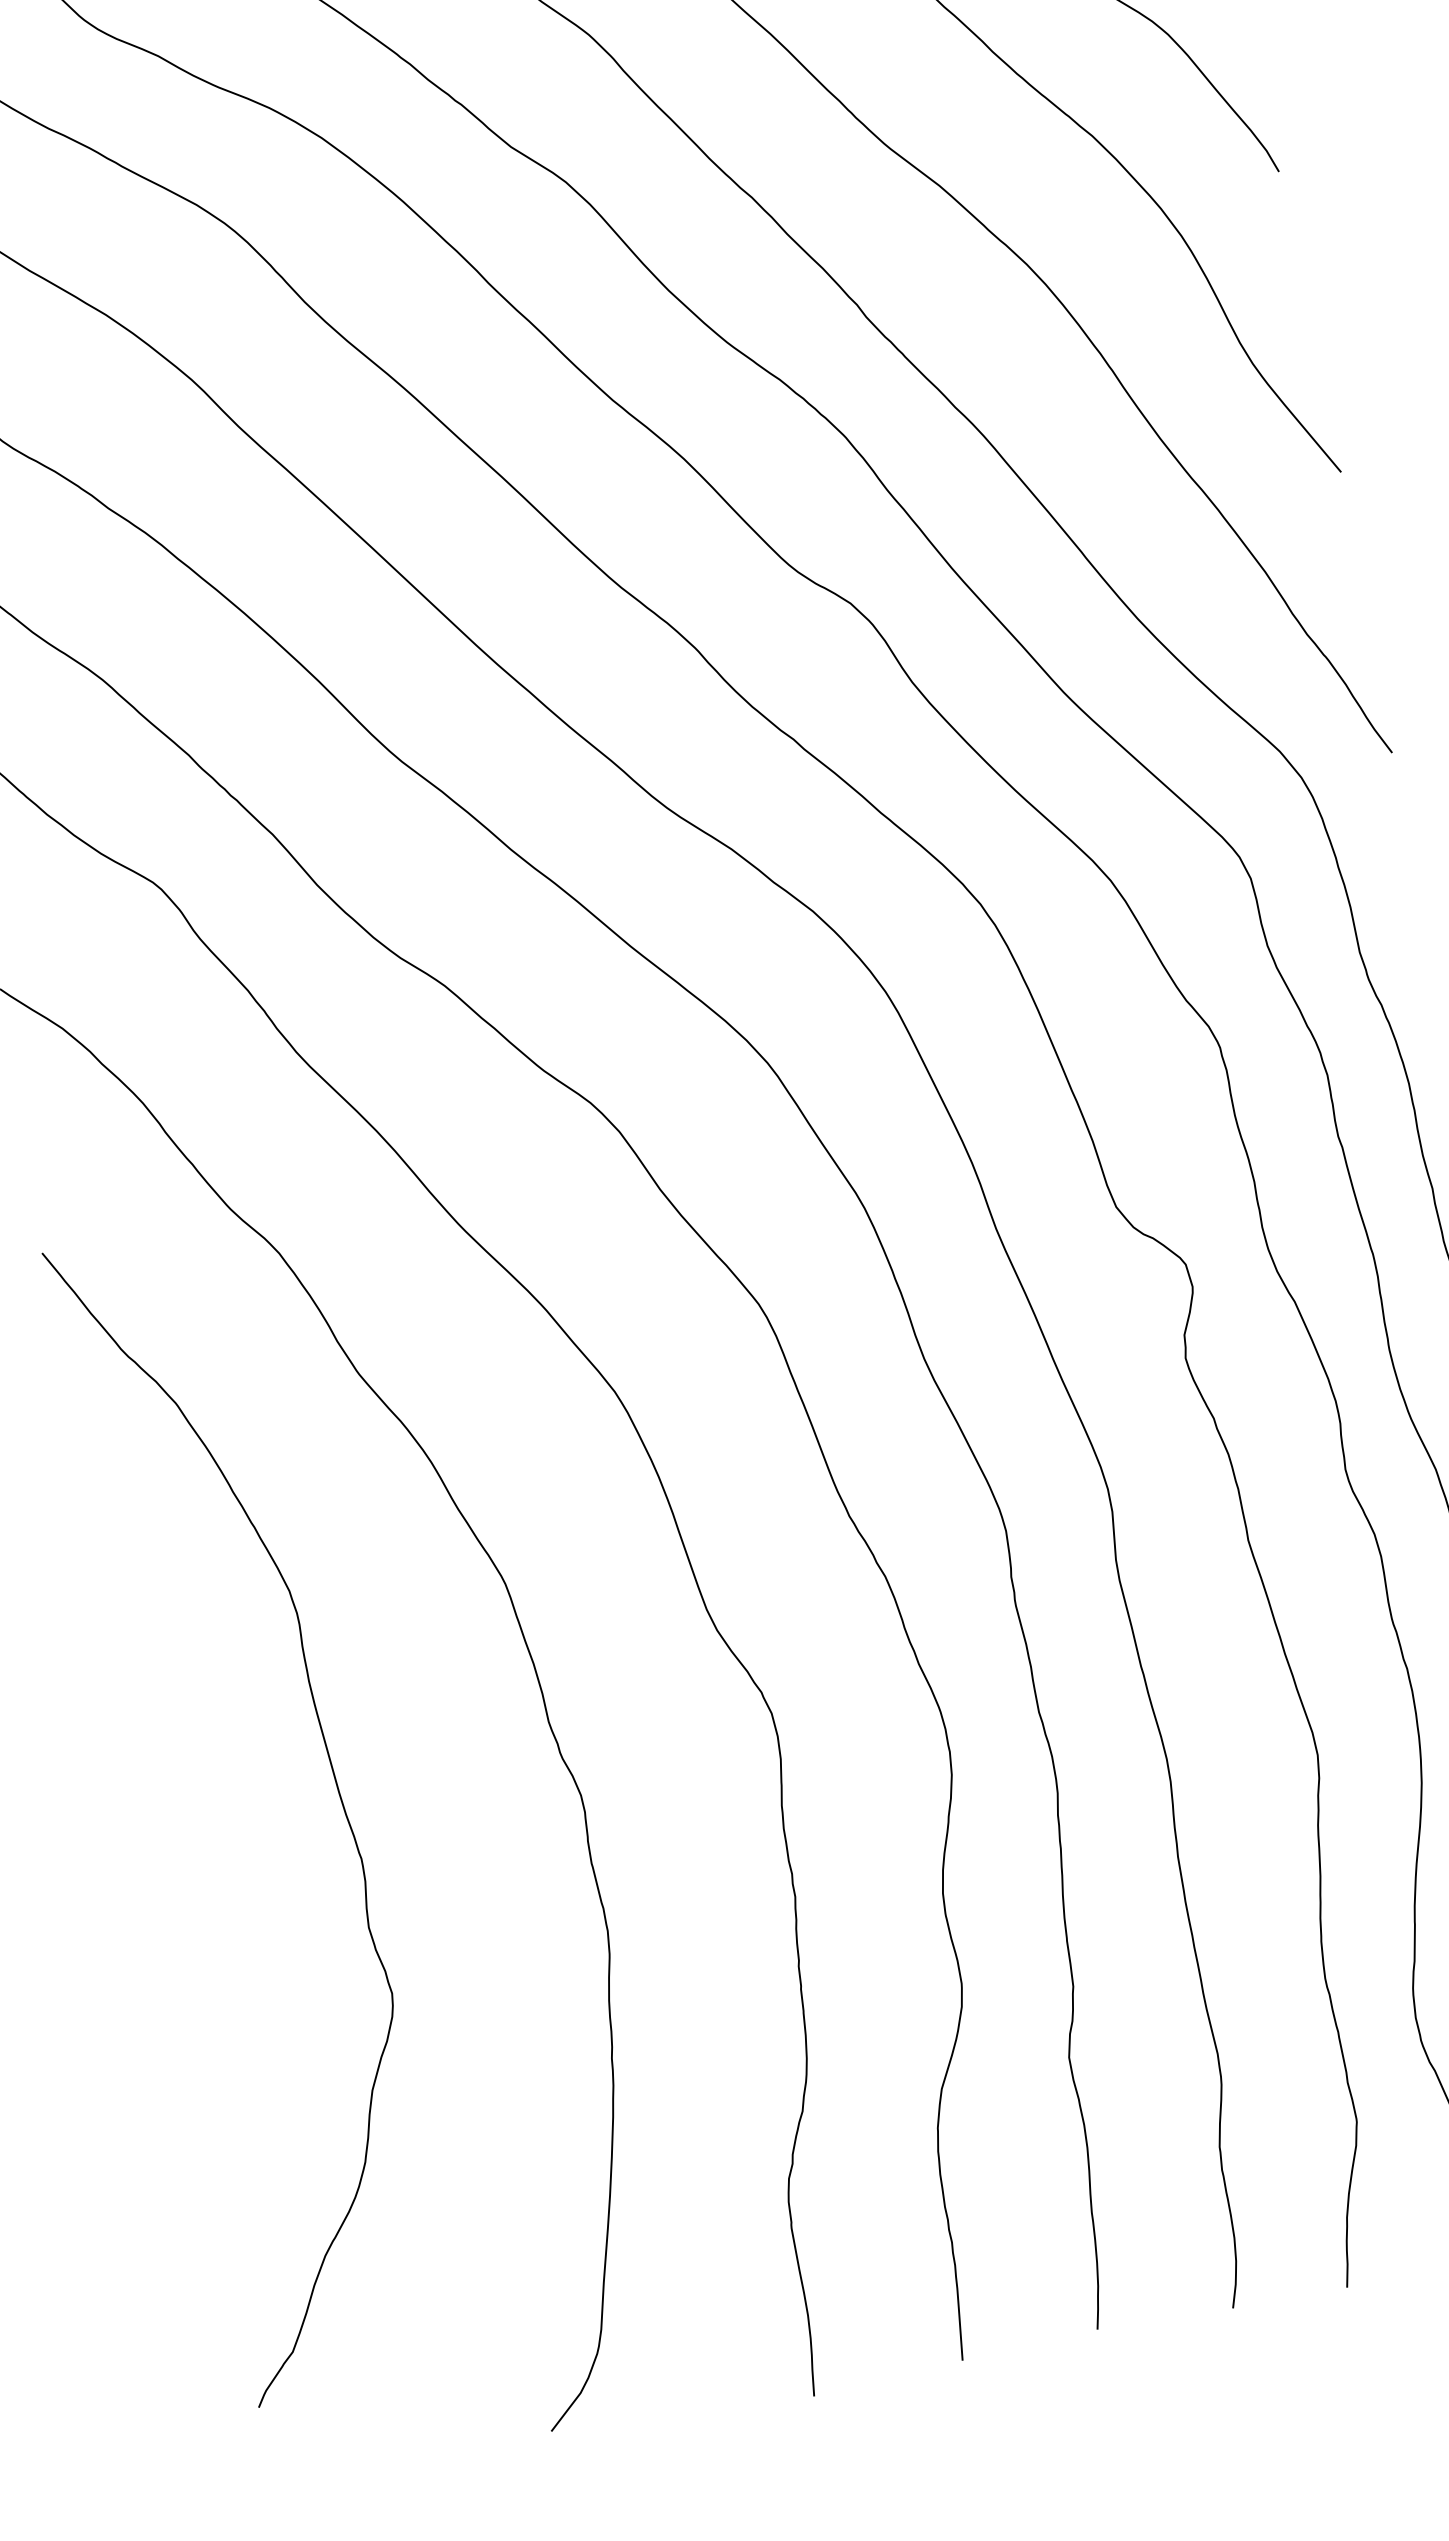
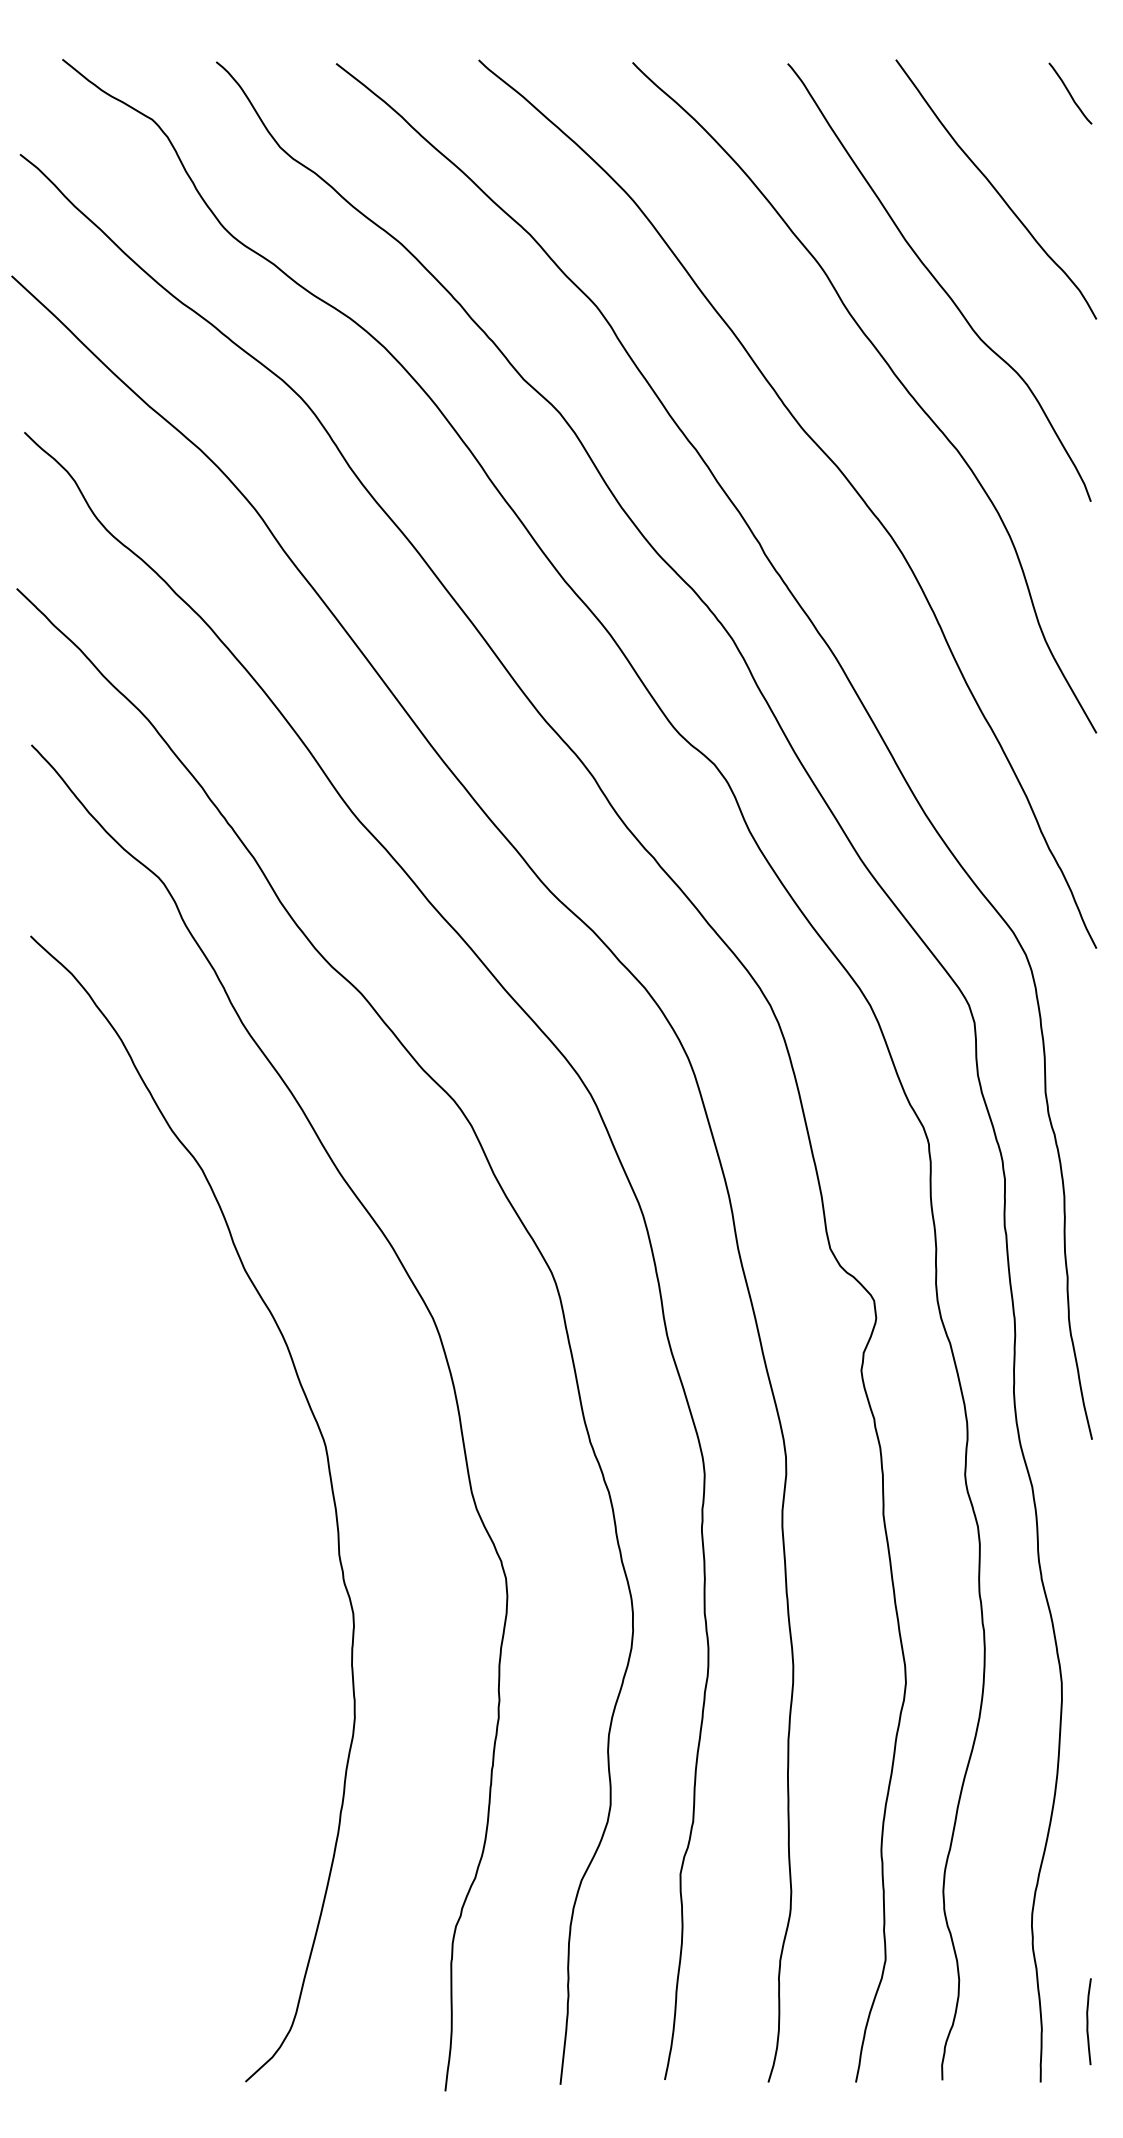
curve: (336, 1788) -> (172, 1575), removed

